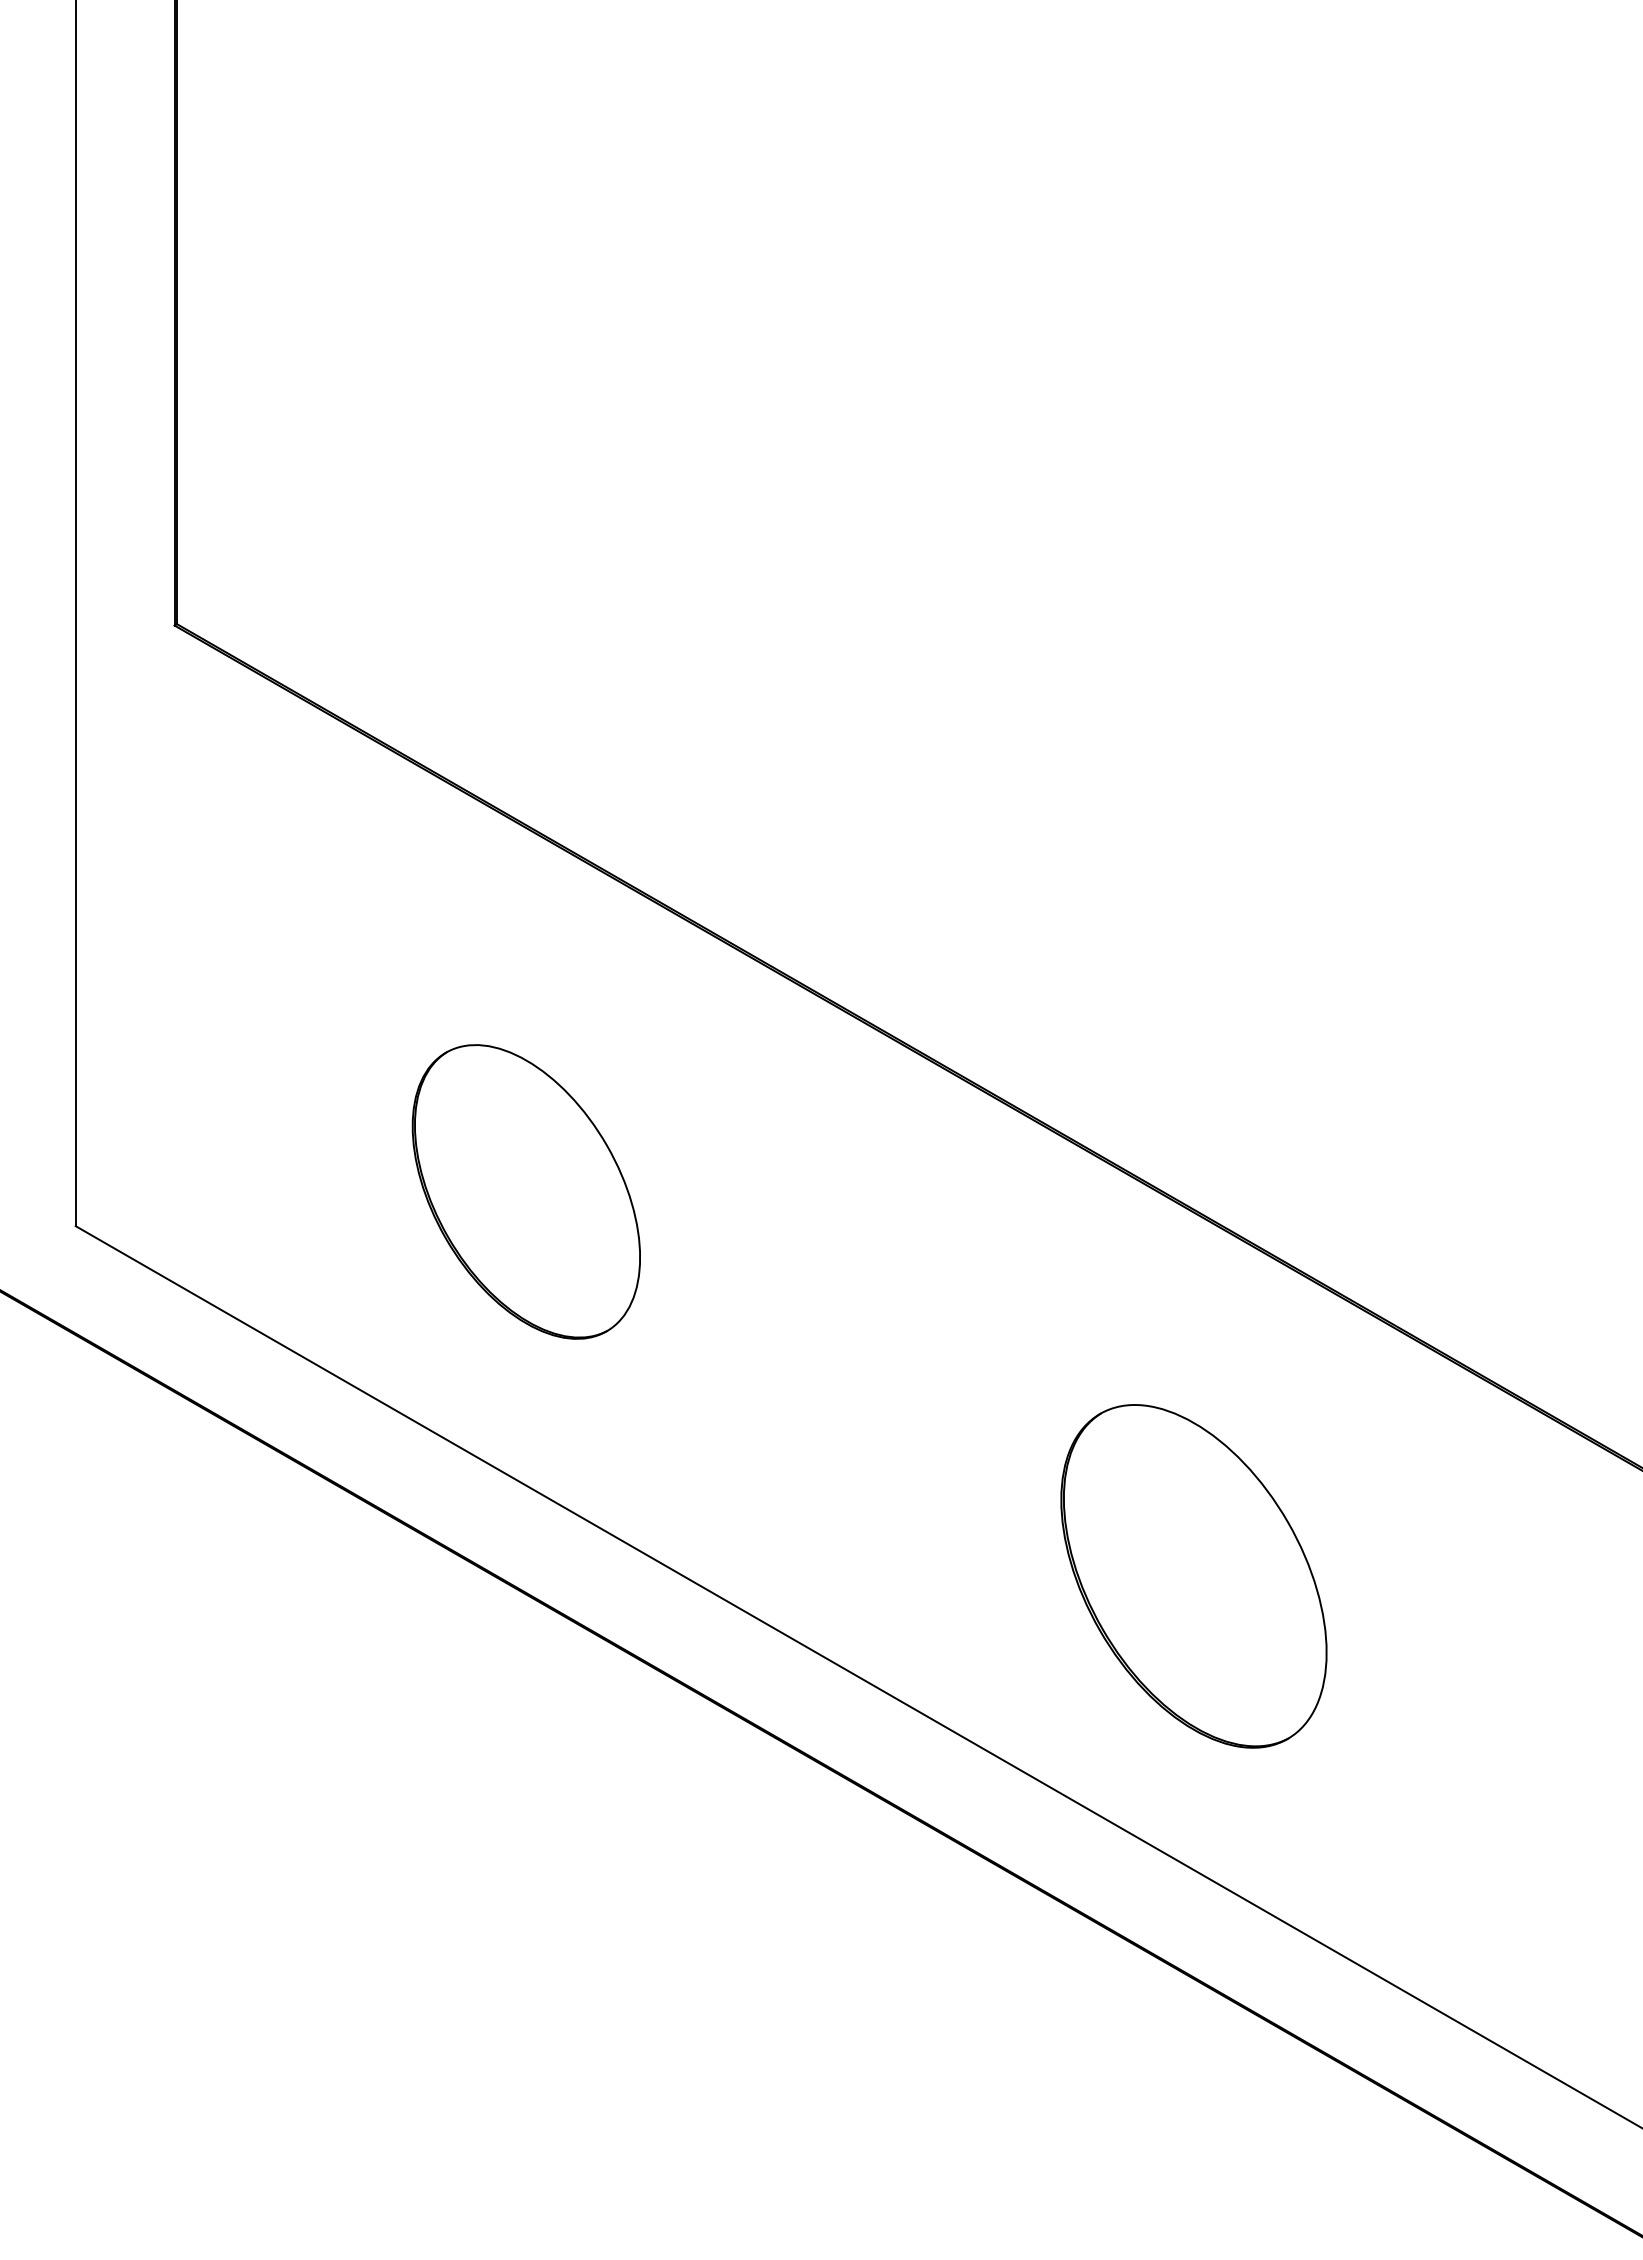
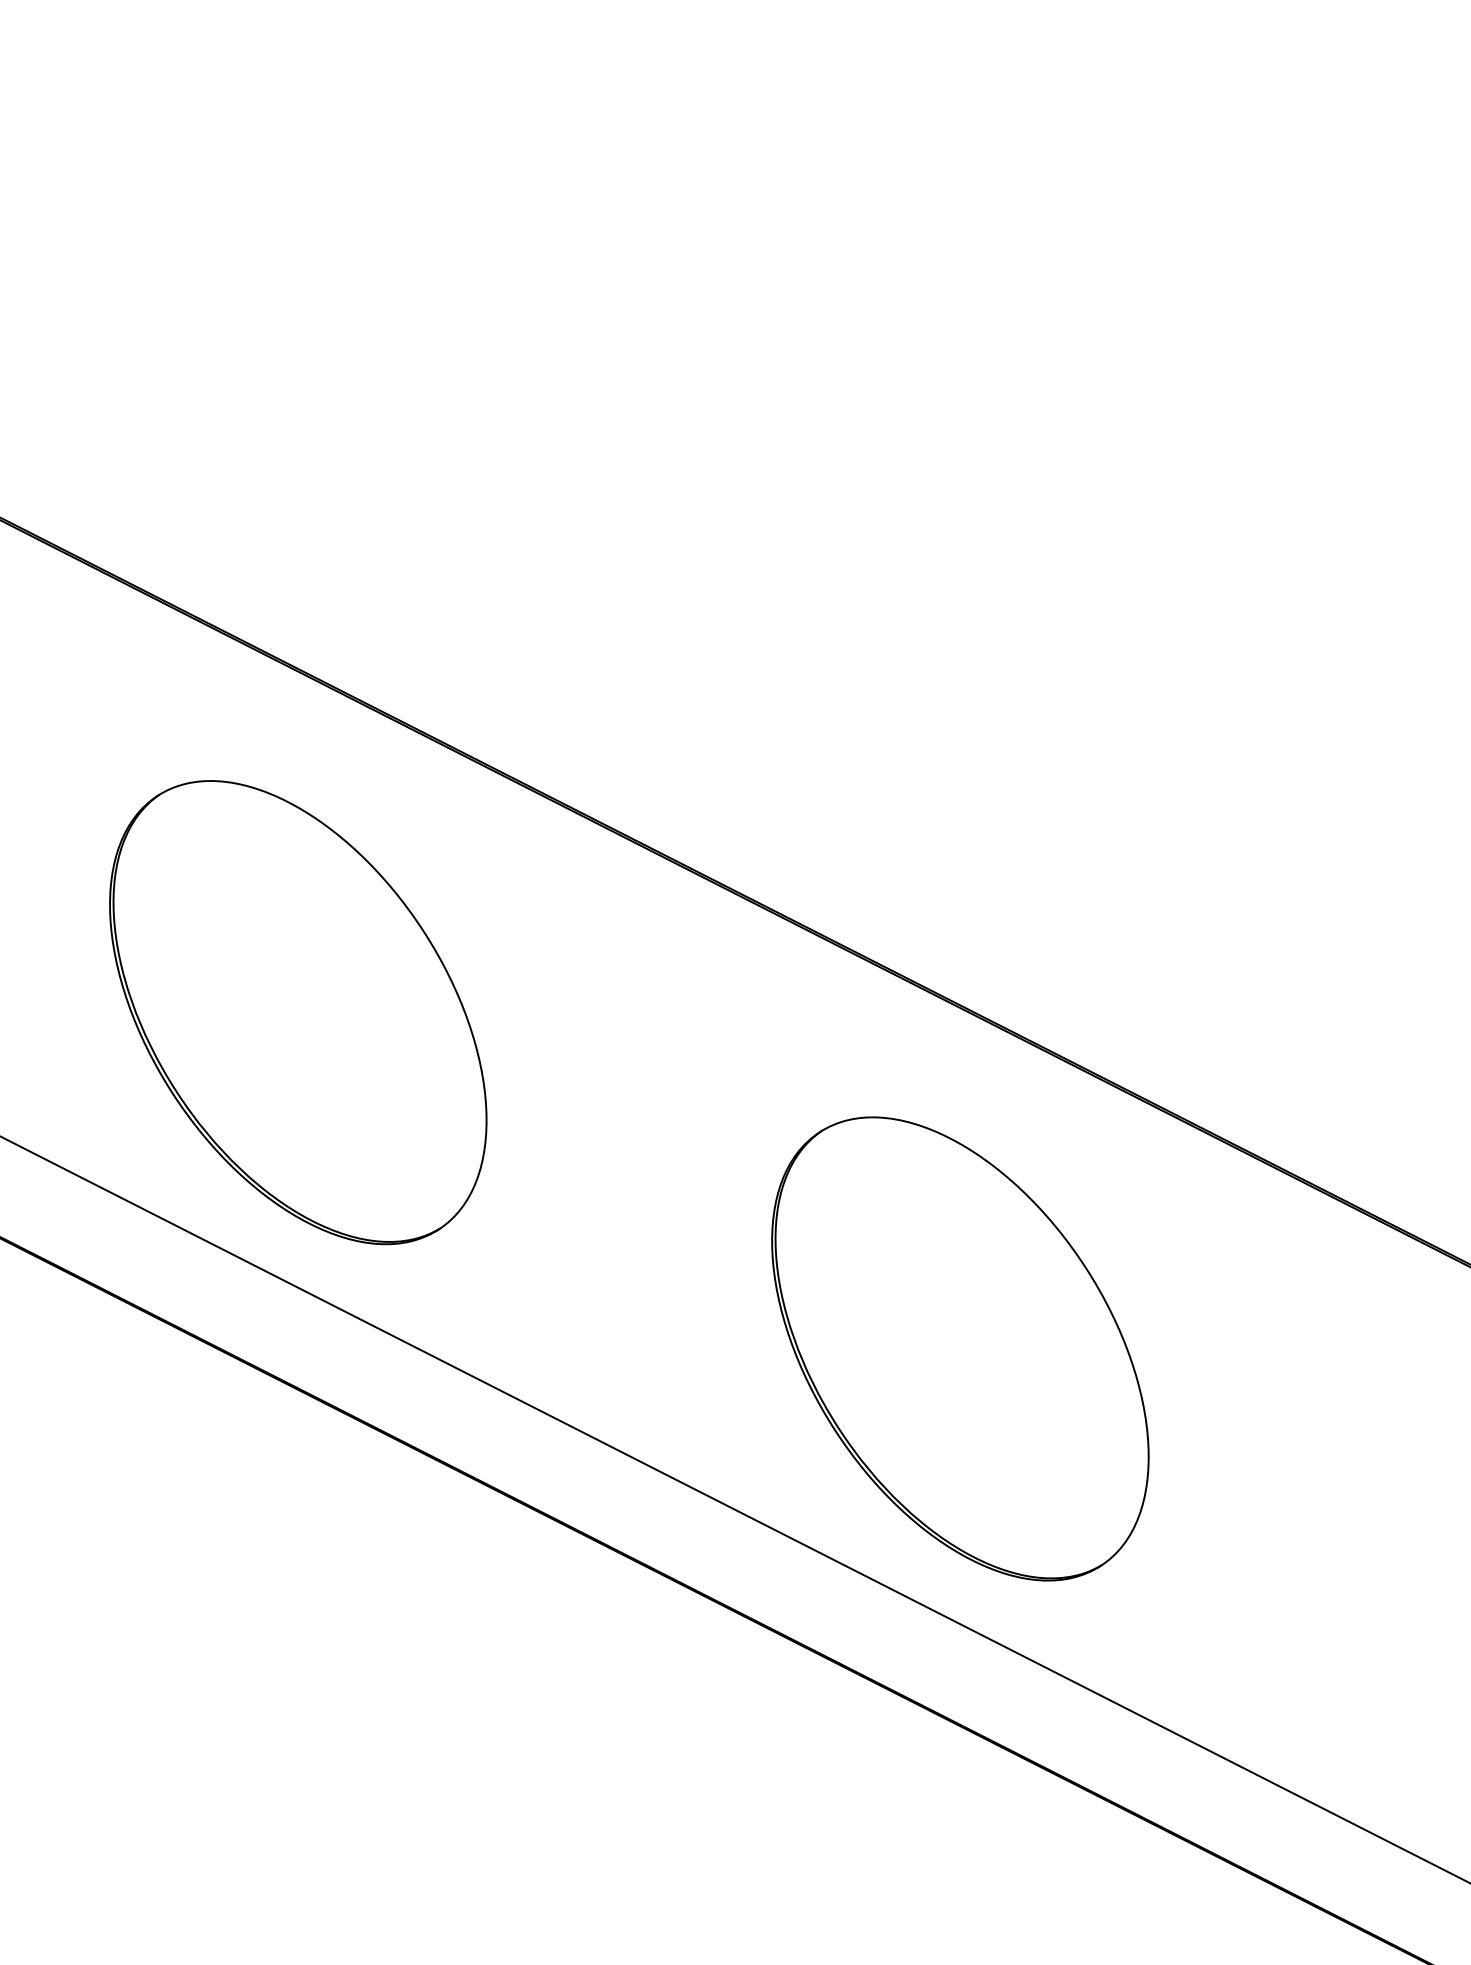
part: (526, 1191) -> (298, 1012), size x1.67
part: (1193, 1576) -> (959, 1349), size x1.43

